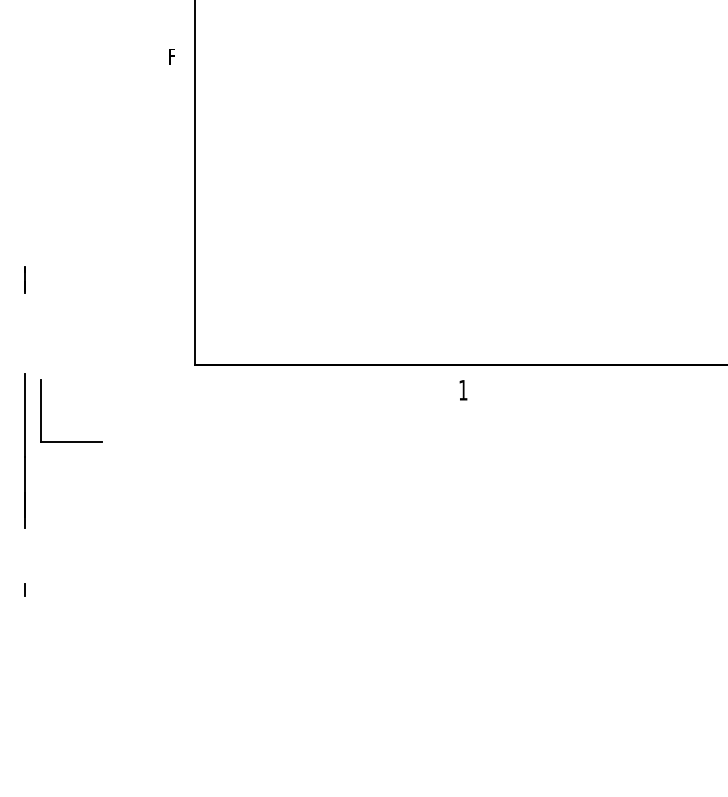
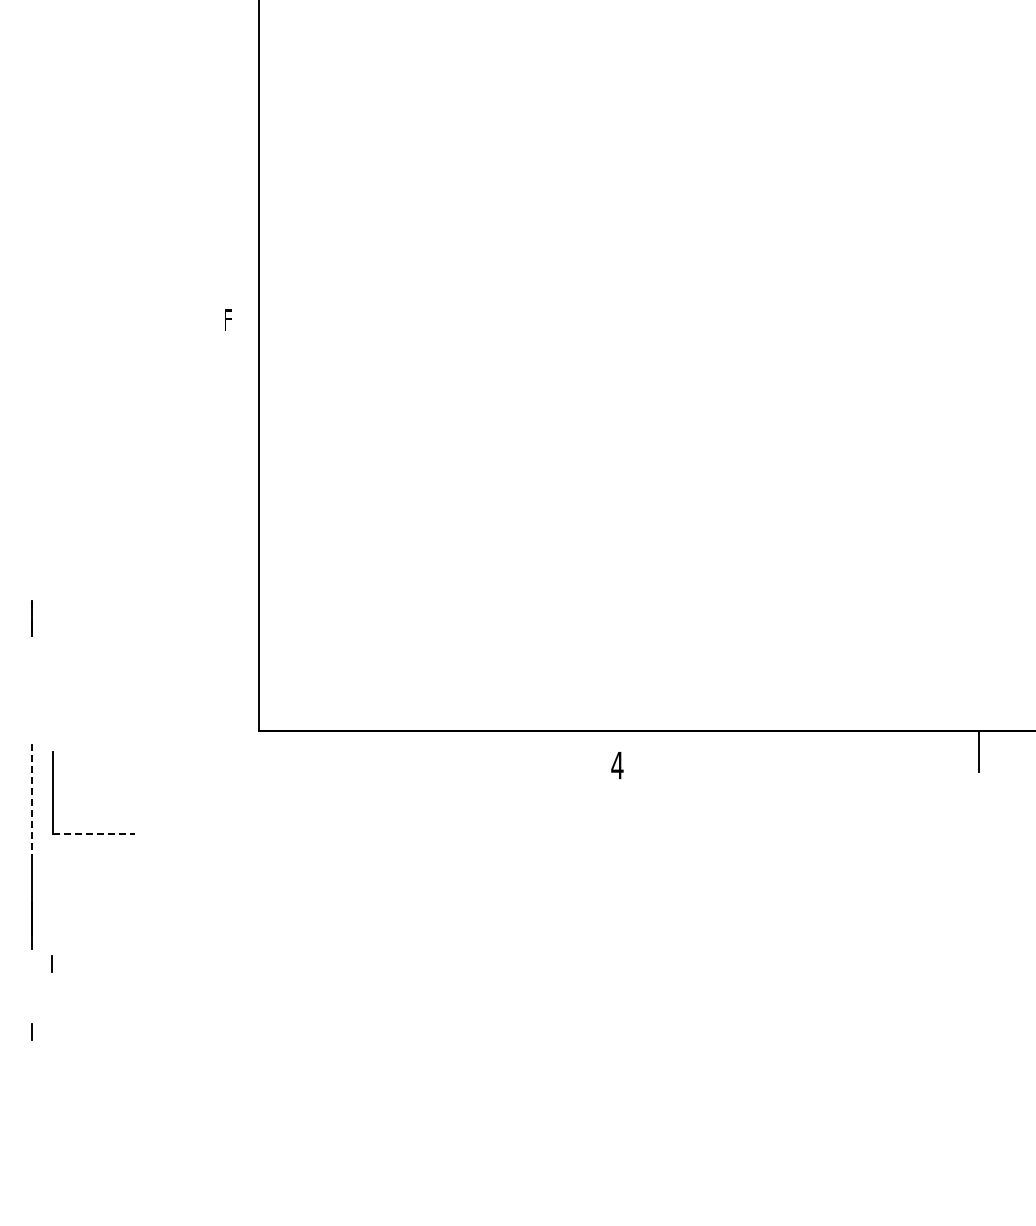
text: (463, 390) -> (617, 765), 1 -> 4
line: (25, 415) -> (32, 799), solid -> dashed
line: (71, 441) -> (94, 834), solid -> dashed
line: (39, 538) -> (51, 963), added

